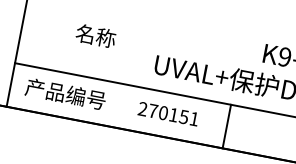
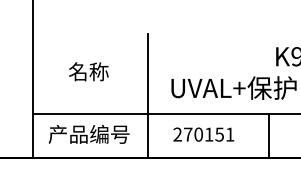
text: (95, 35) -> (88, 71), moved
line: (131, 67) -> (148, 95), added
text: (168, 113) -> (203, 134), moved
line: (226, 126) -> (269, 135), moved

